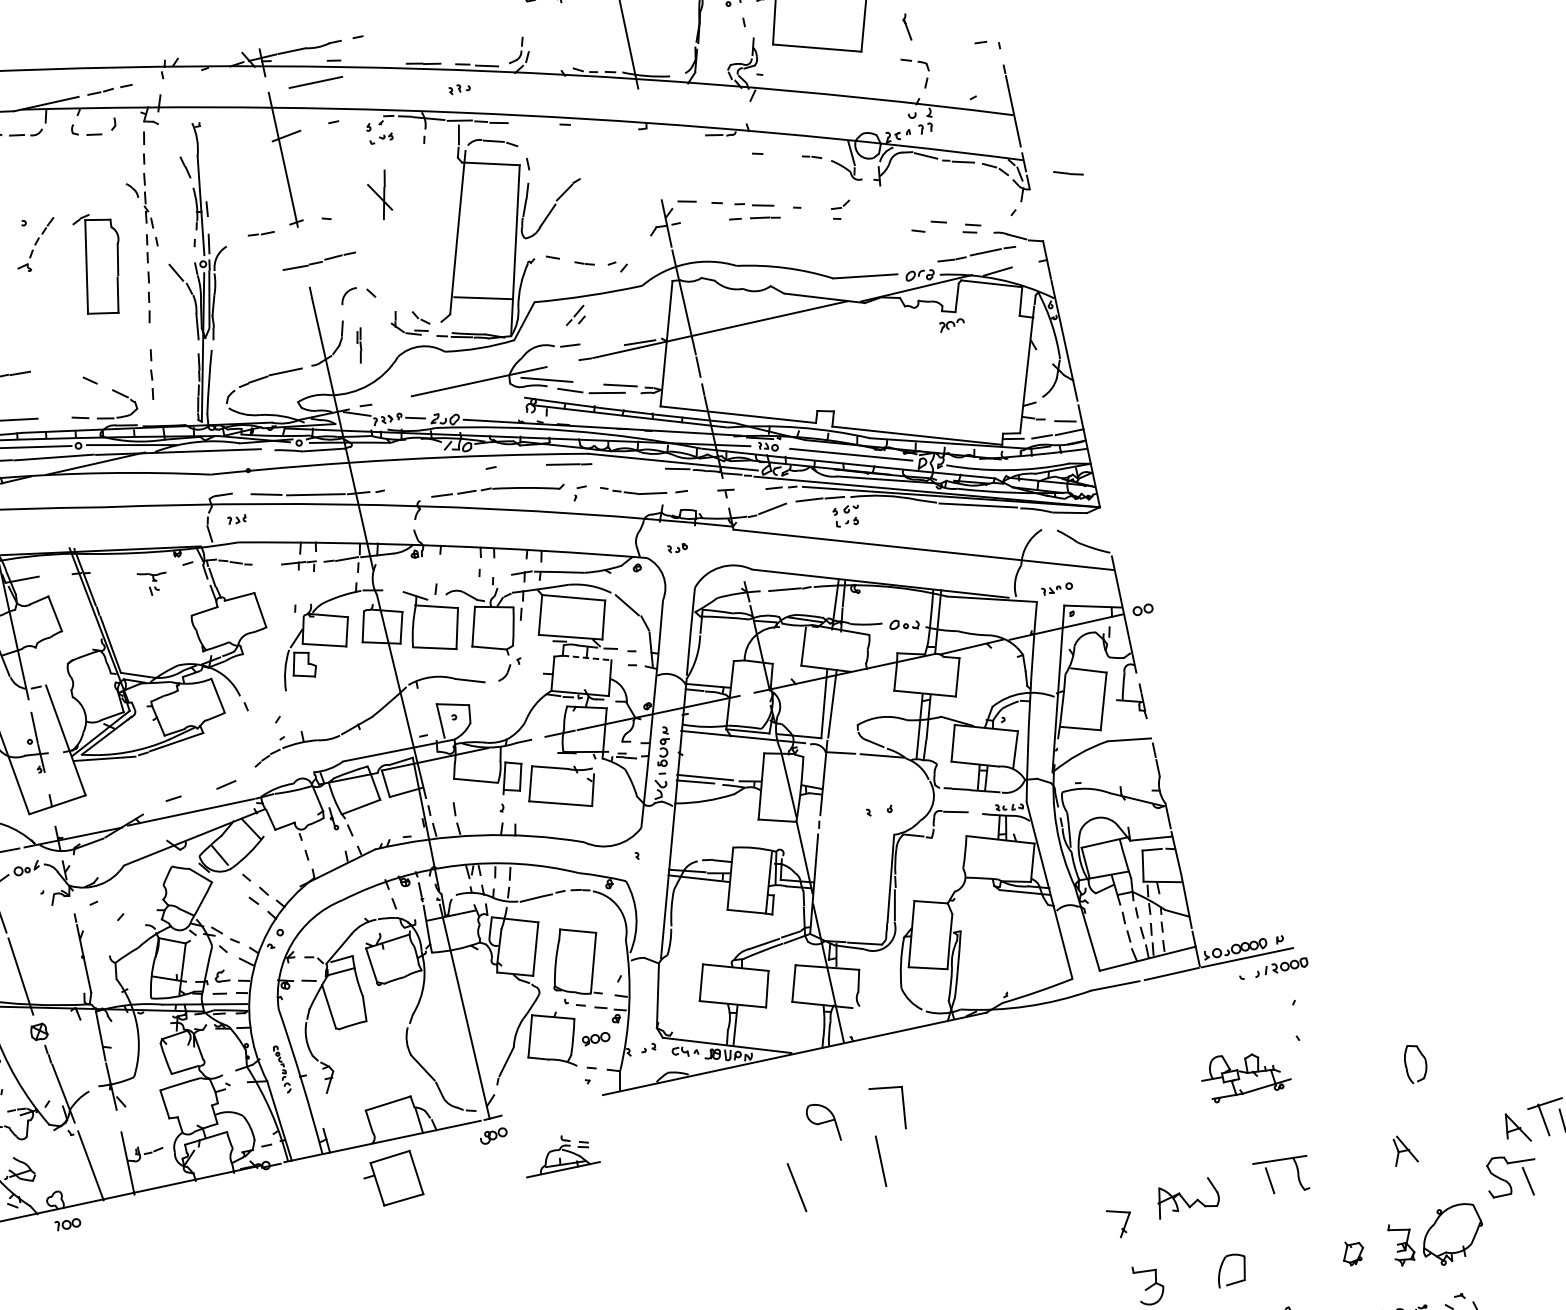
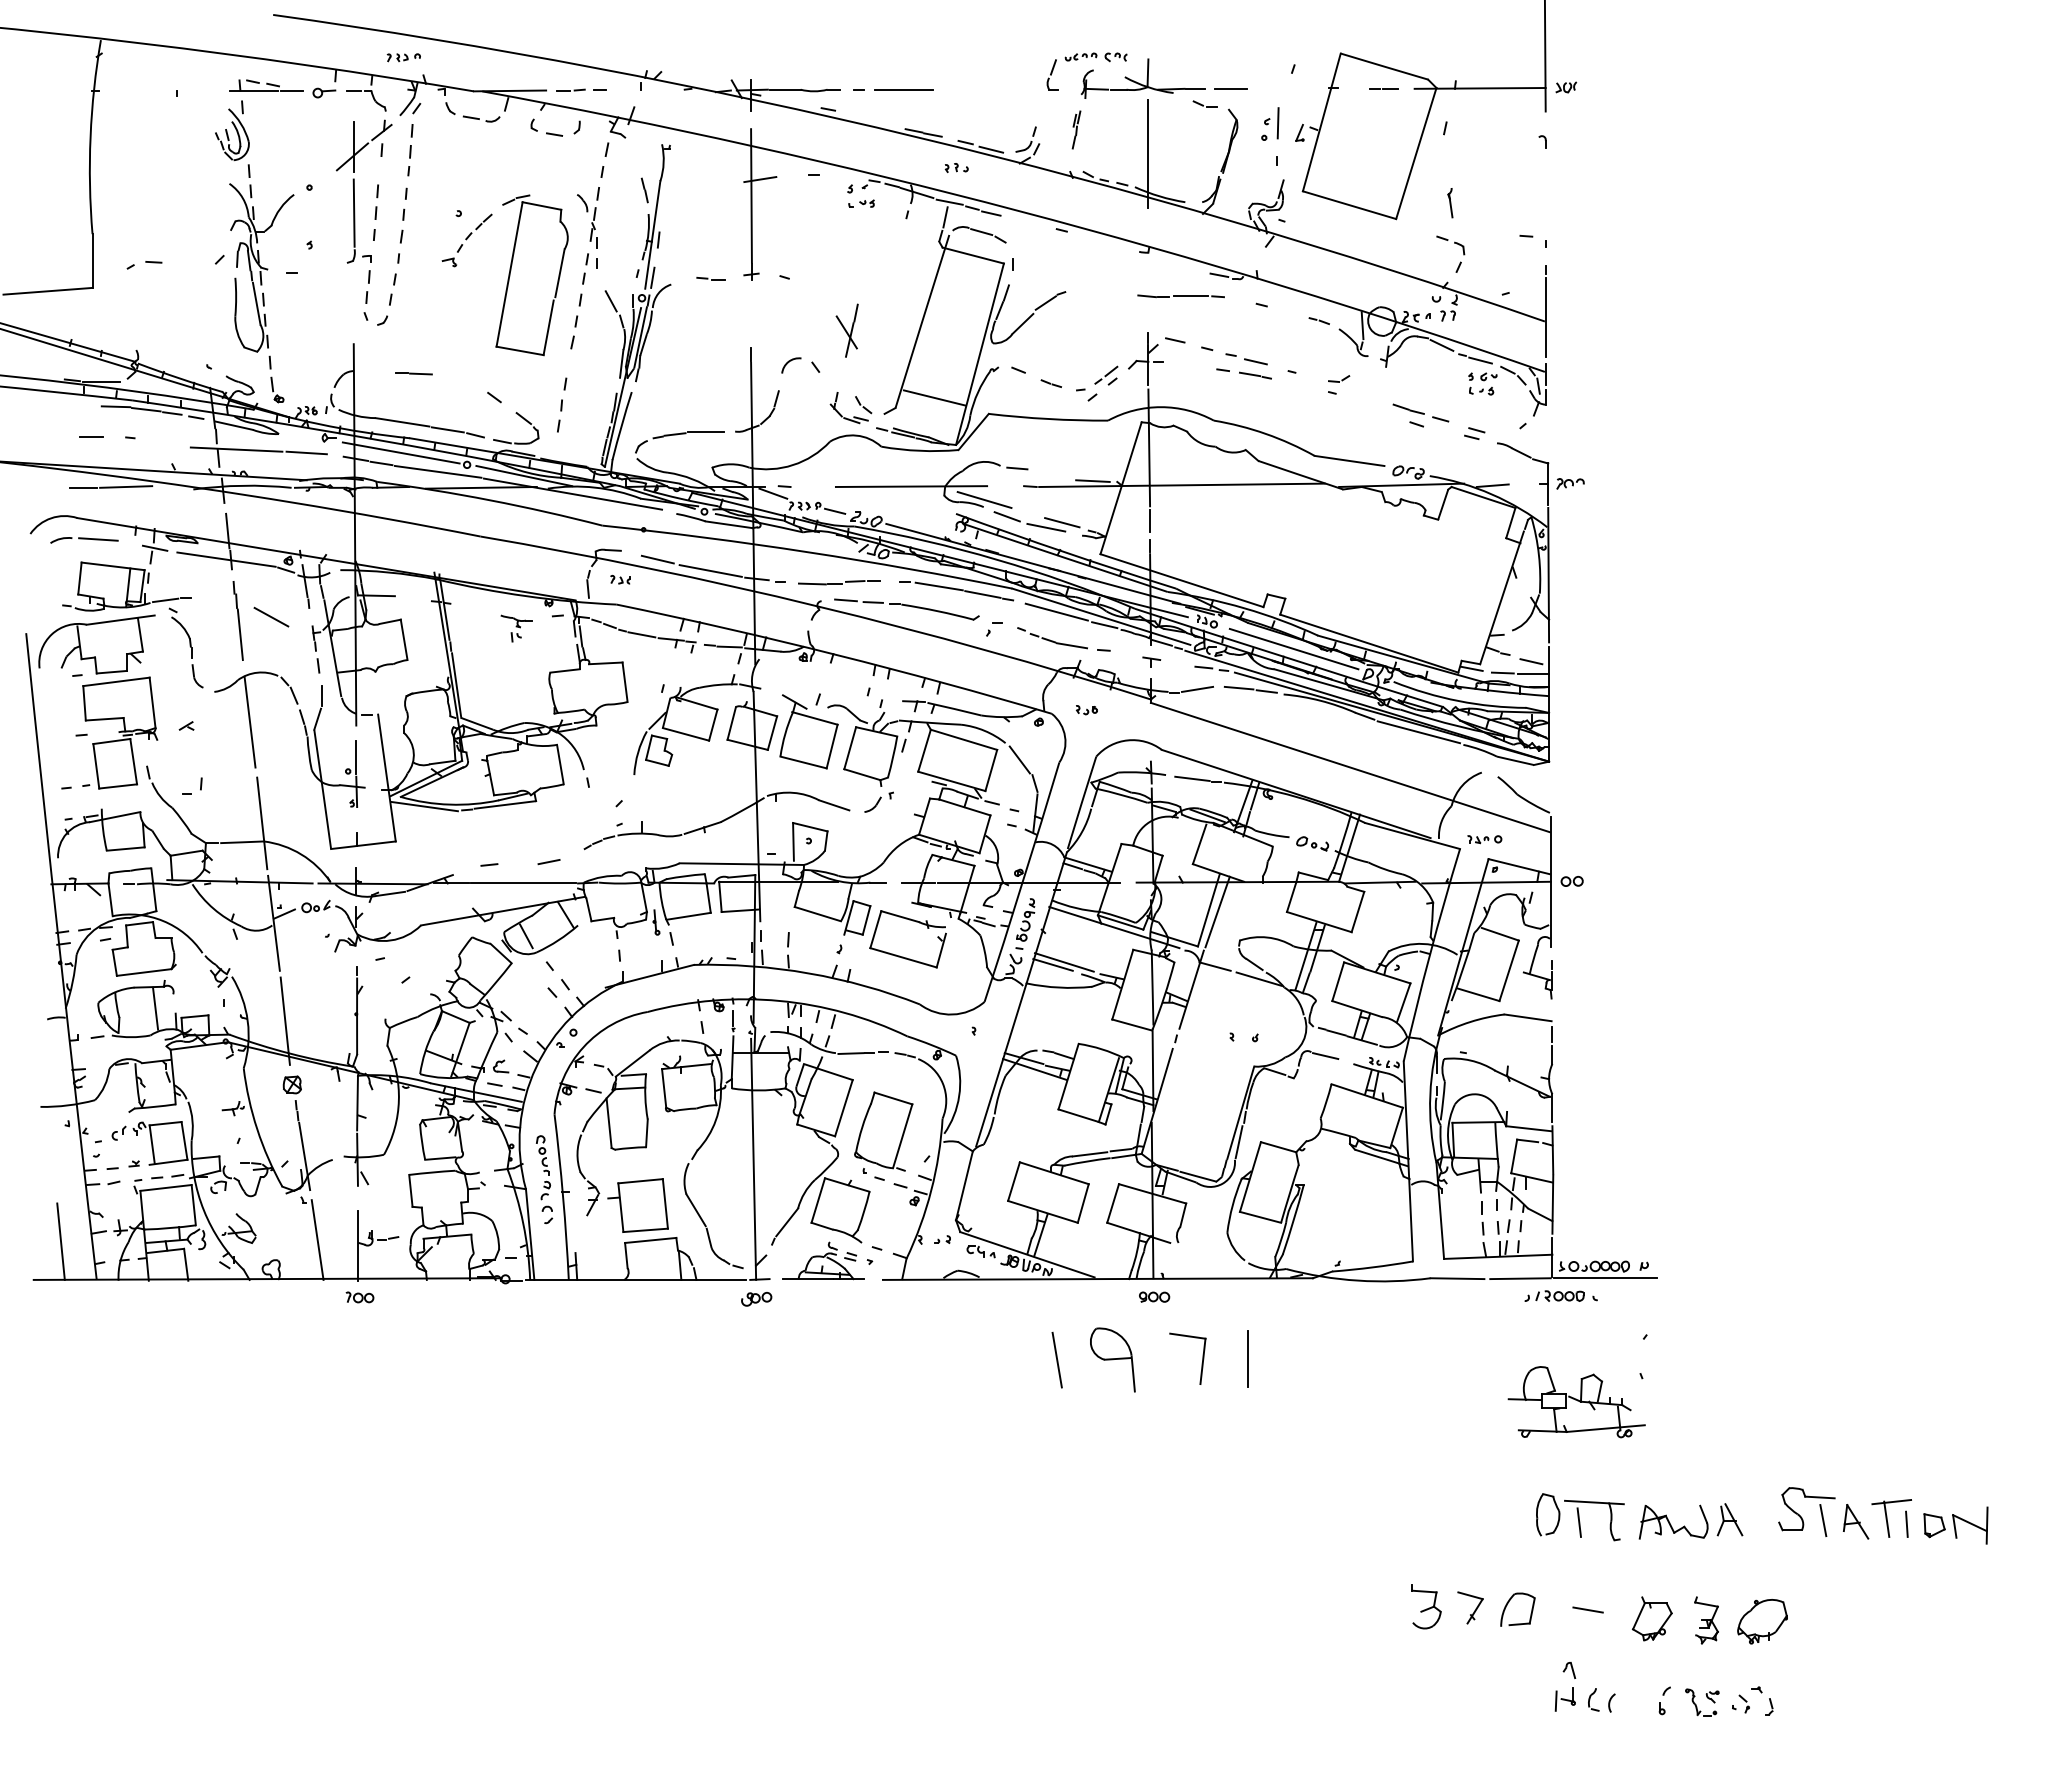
line: (315, 82) -> (903, 89), moved
line: (1068, 172) -> (1408, 408), moved
part: (379, 195) -> (846, 330), moved
part: (976, 254) -> (1180, 296), moved
part: (319, 261) -> (839, 582), moved
part: (100, 264) -> (531, 275), size x1.43
part: (575, 315) -> (1106, 375), moved
part: (951, 324) -> (1570, 483), moved
part: (360, 345) -> (1076, 129), moved
line: (54, 417) -> (447, 429), added
line: (522, 465) -> (938, 586), added
line: (632, 465) -> (1056, 611), added
part: (846, 515) -> (1482, 383), moved
line: (266, 564) -> (641, 634), added
line: (586, 658) -> (964, 807), dashed -> solid
part: (1281, 966) -> (1554, 1295), moved
part: (596, 1038) -> (1154, 1296), moved
part: (1423, 1057) -> (1557, 1510), moved
part: (281, 1069) -> (544, 1179), size x1.67
part: (1244, 1074) -> (1576, 1402), size x1.43
part: (822, 1122) -> (1112, 1359), size x1.43
part: (559, 1153) -> (823, 1260), moved
line: (880, 1161) -> (1247, 1358), moved
part: (391, 1179) -> (637, 1205), moved
part: (1508, 1181) -> (1801, 1516), moved
line: (796, 1188) -> (1056, 1360), moved
part: (1187, 1197) -> (1673, 1521), moved
part: (1120, 1222) -> (1470, 1607), moved
part: (67, 1224) -> (359, 1297), moved
part: (1452, 1234) -> (1762, 1621), size x0.71
part: (1352, 1252) -> (1651, 1618), size x1.67
line: (1293, 1256) -> (1587, 1609), added

